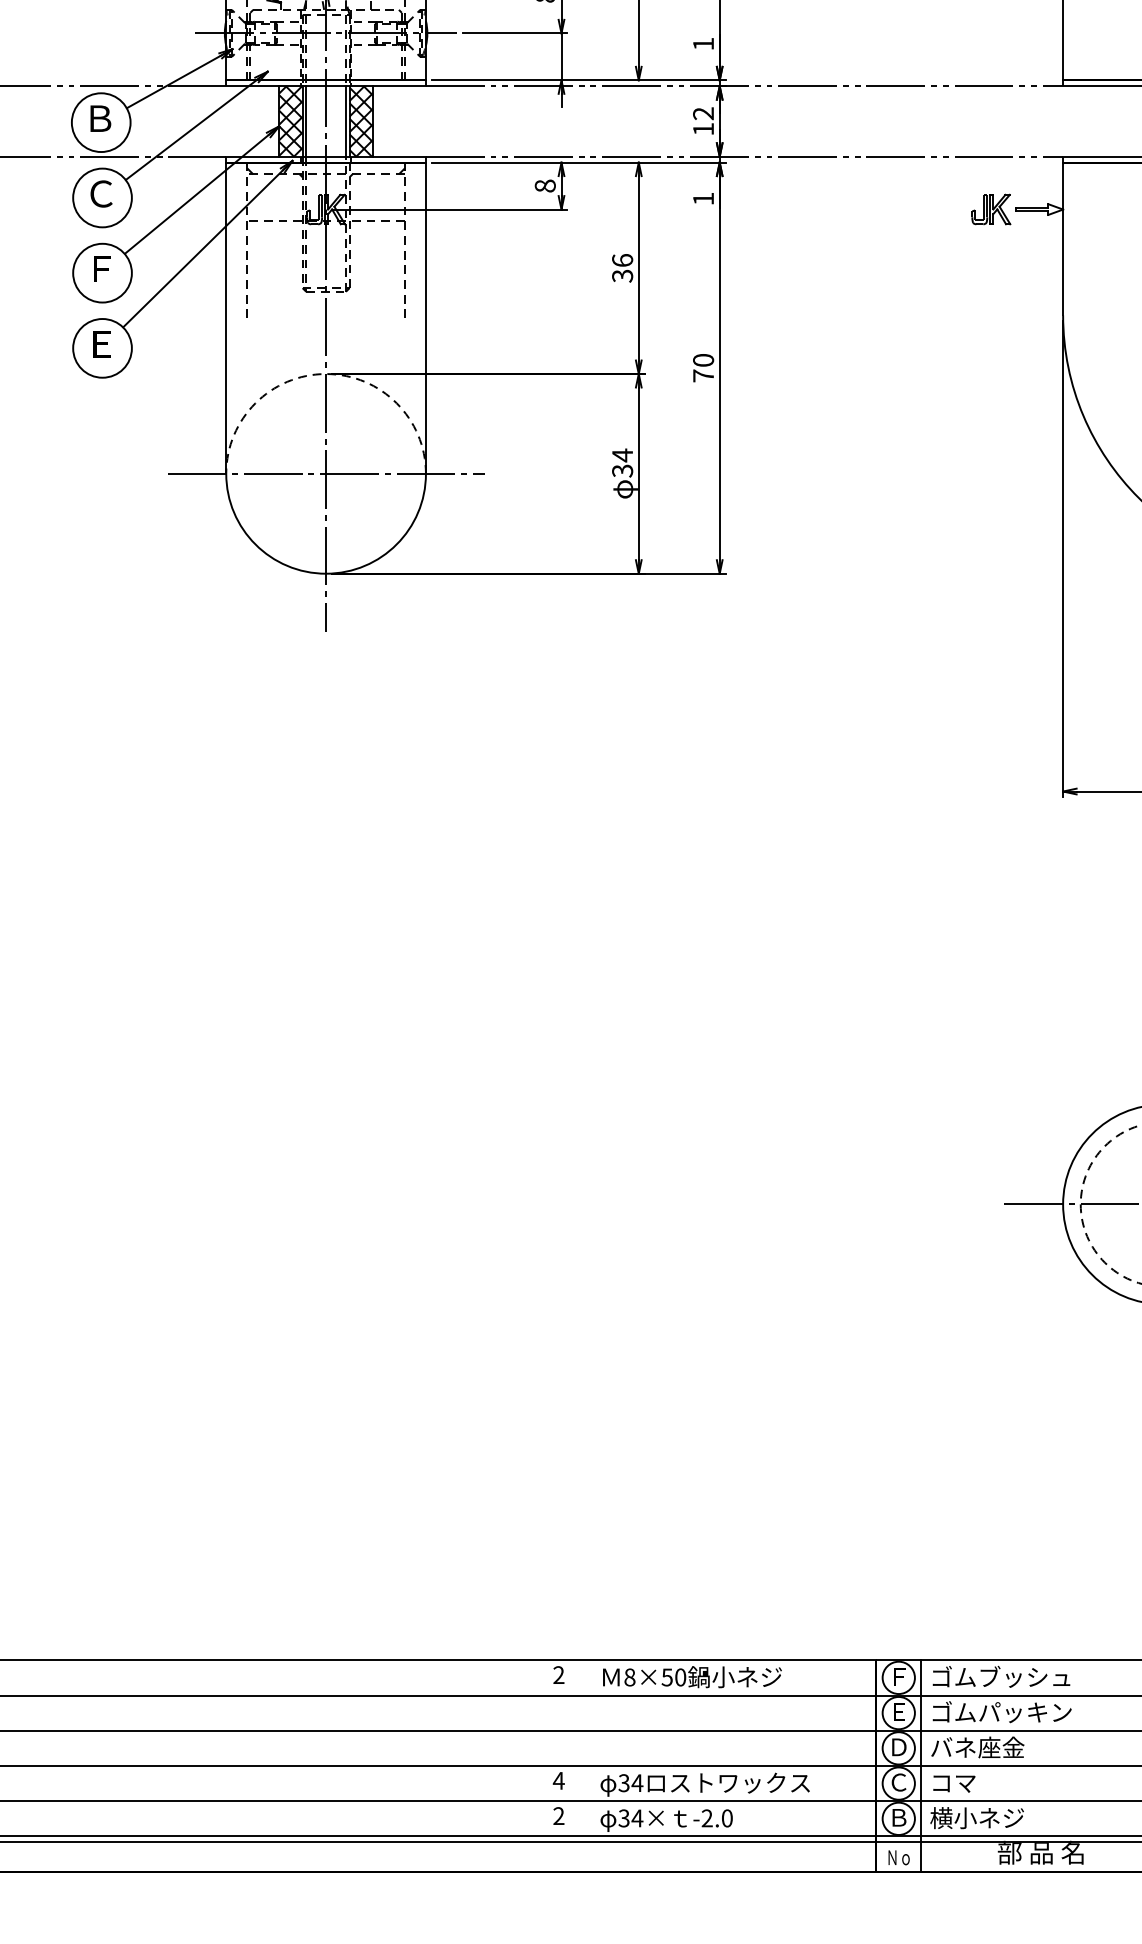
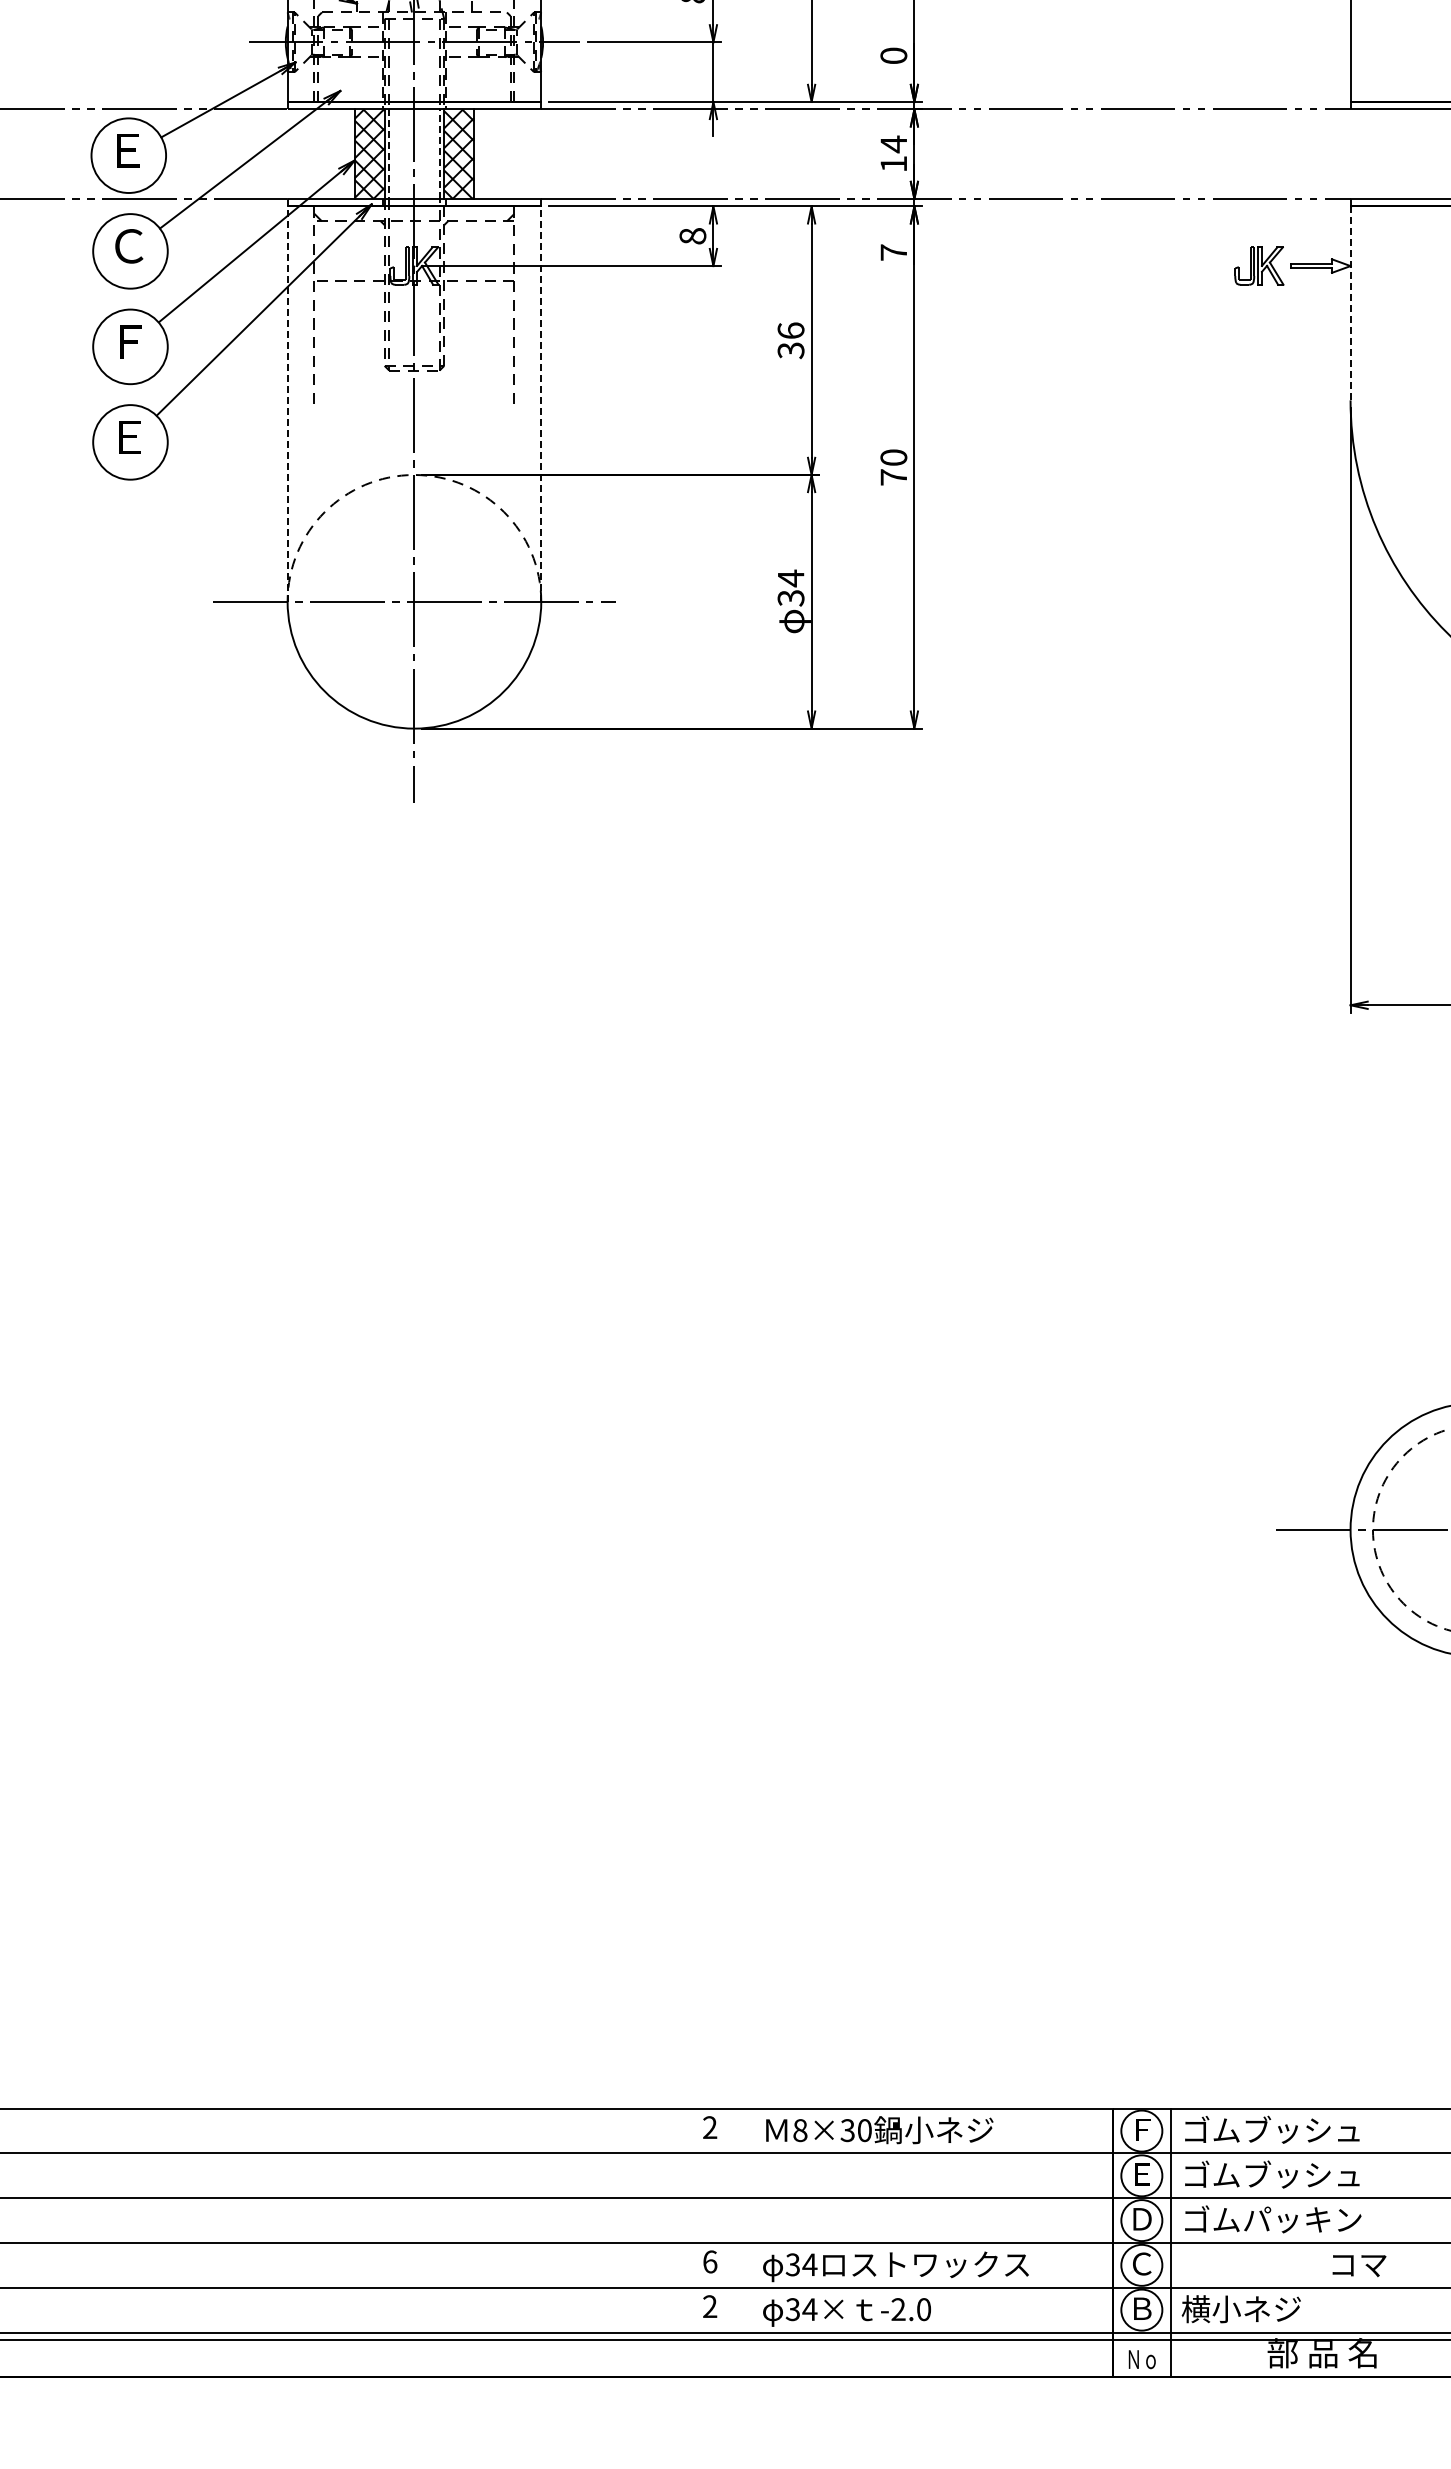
text: (703, 43) -> (893, 55), 1 -> 0
text: (703, 113) -> (893, 144), 12 -> 14
text: (100, 118) -> (128, 150), Ｂ -> Ｅ
line: (306, 121) -> (389, 154), solid -> dashed
line: (345, 121) -> (439, 154), solid -> dashed
text: (703, 198) -> (893, 252), 1 -> 7
line: (1063, 239) -> (1350, 303), solid -> dashed
line: (226, 318) -> (287, 404), solid -> dashed
line: (426, 318) -> (541, 404), solid -> dashed
text: (667, 1677) -> (847, 2130), 8×50 -> 8×30
text: (1025, 1711) -> (1302, 2173), ゴムパッキン -> ゴムブッシュ
text: (1001, 1747) -> (1272, 2219), バネ座金 -> ゴムパッキン
text: (558, 1780) -> (709, 2261), 4 -> 6
text: (954, 1784) -> (1359, 2266), moved

